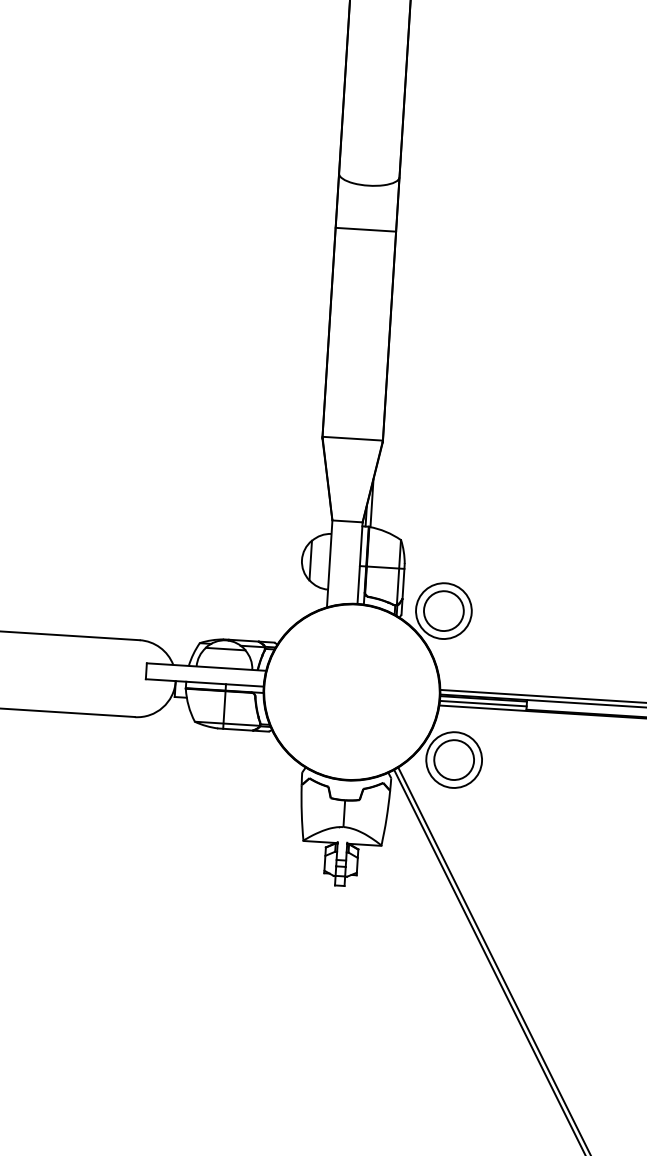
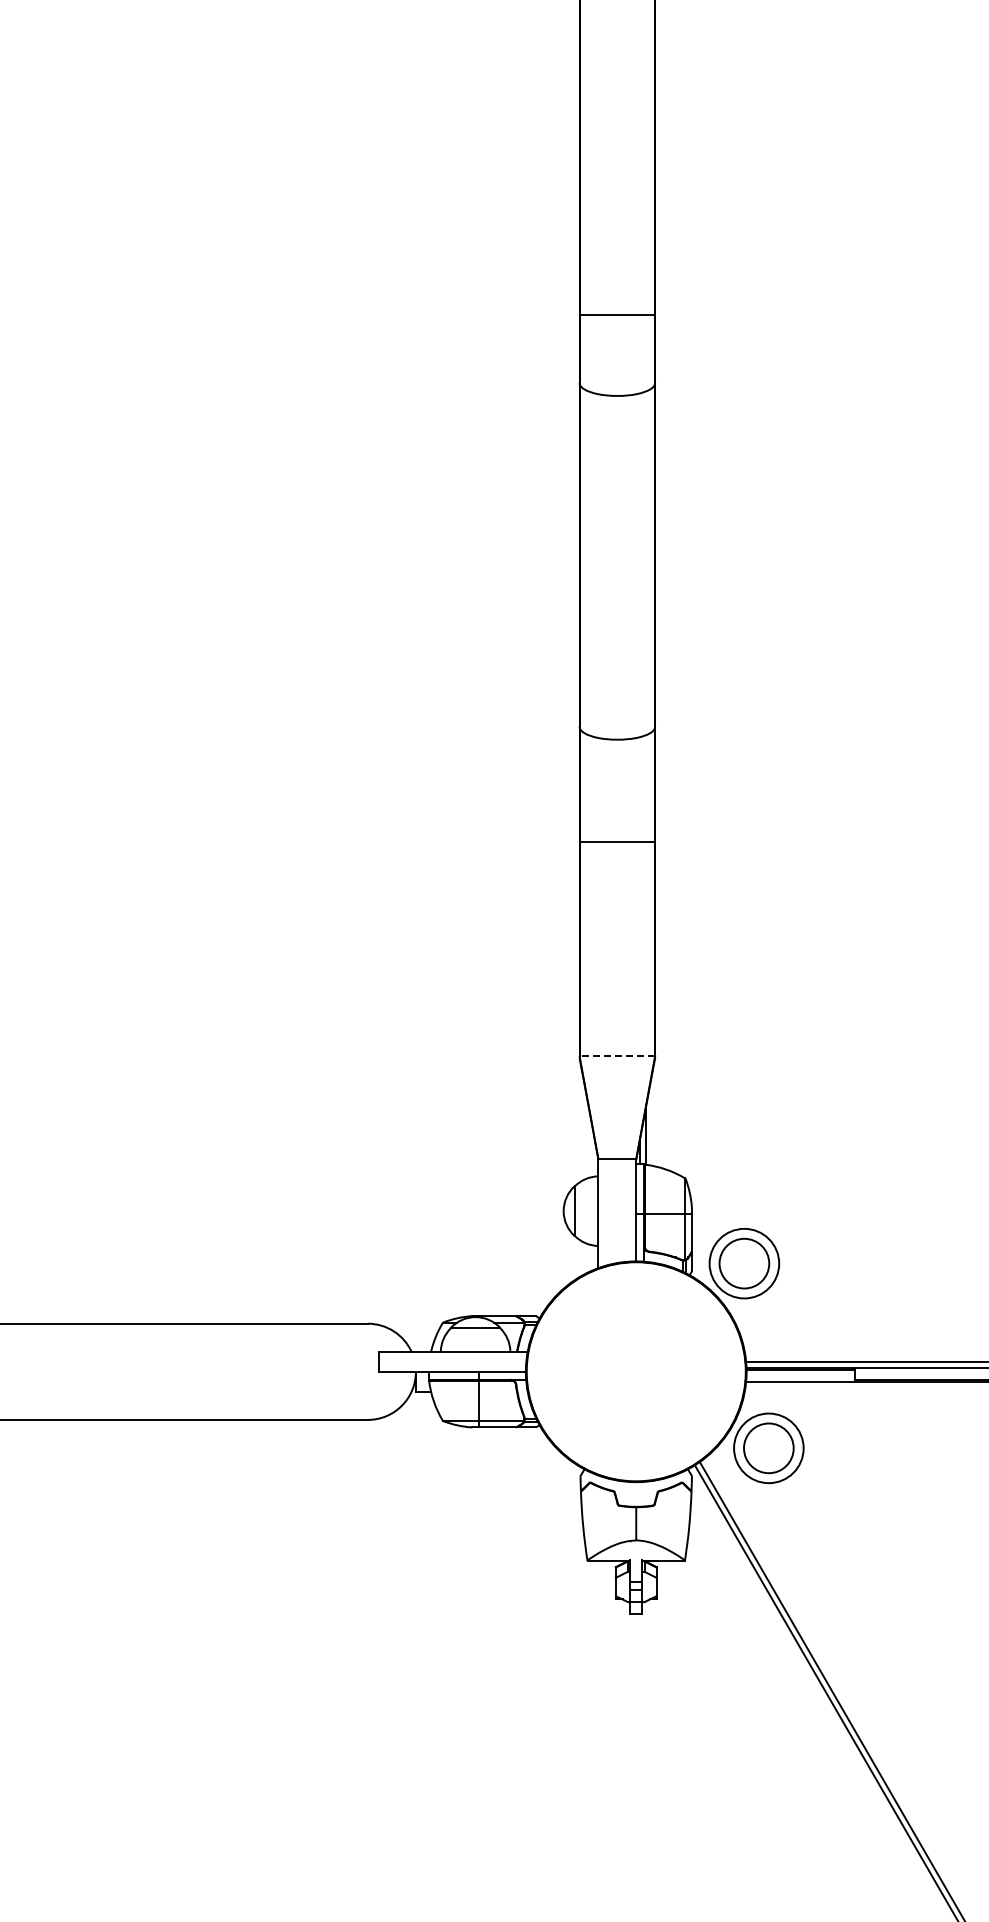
line: (366, 229) -> (617, 841), moved
line: (352, 439) -> (617, 1056), solid -> dashed
line: (483, 703) -> (800, 1375), removed

